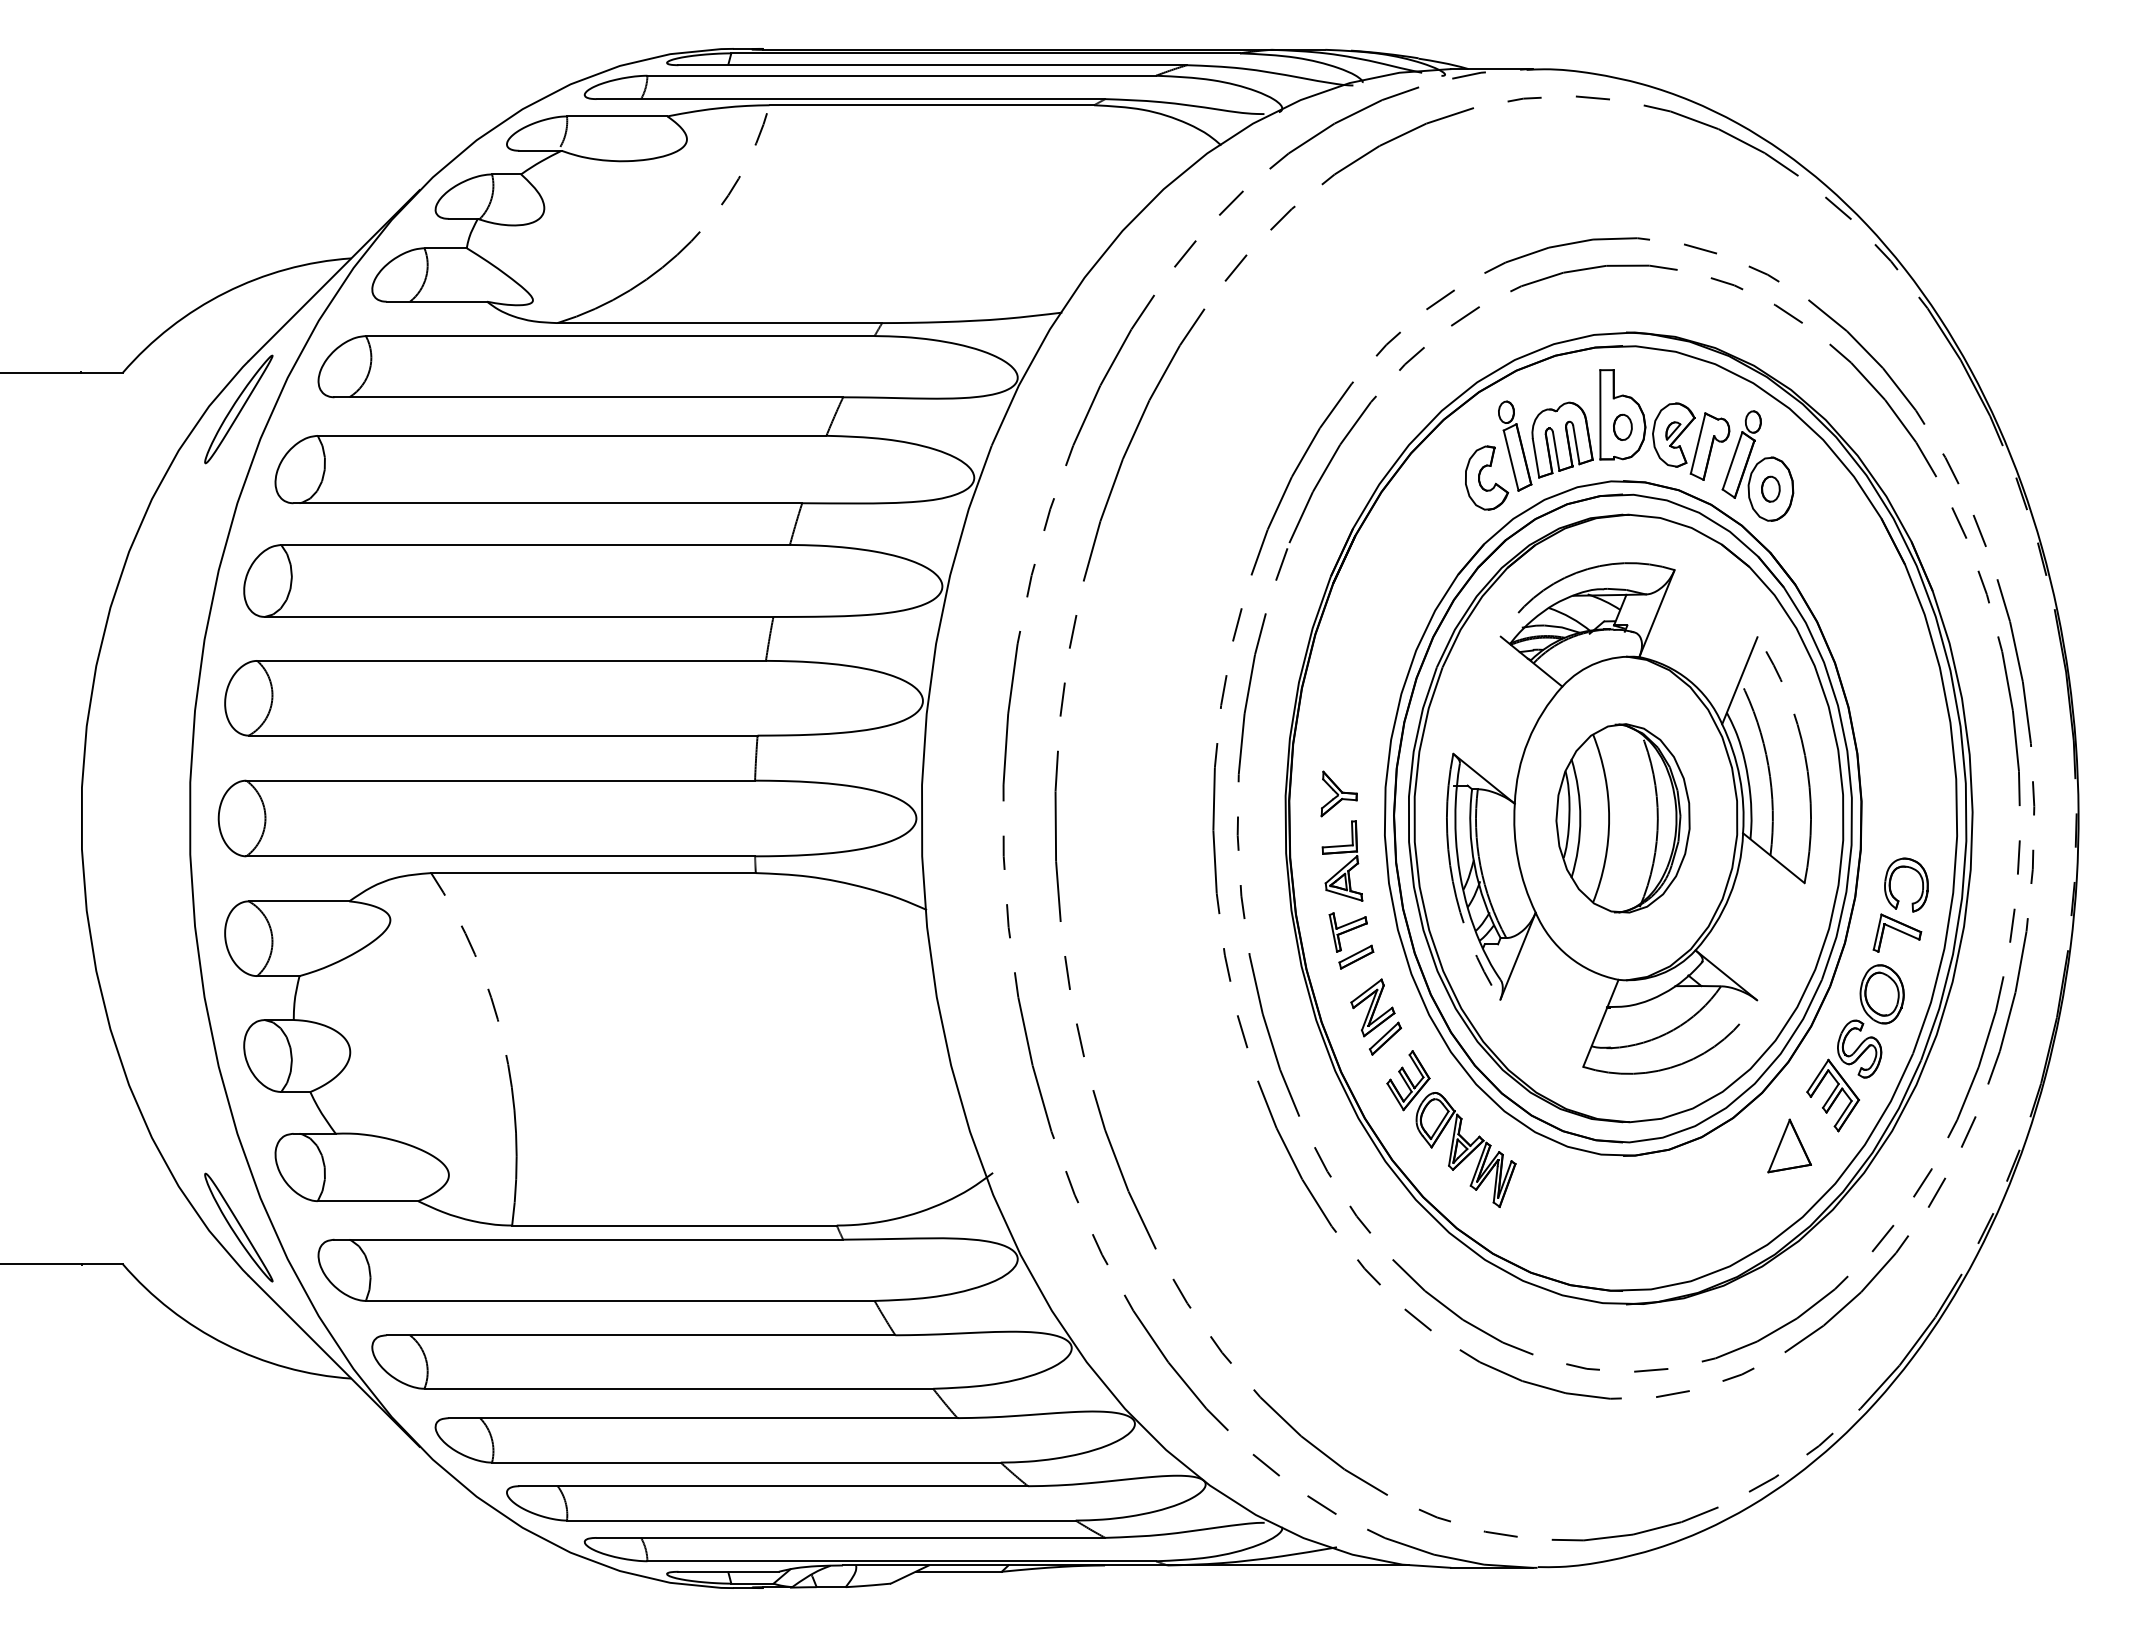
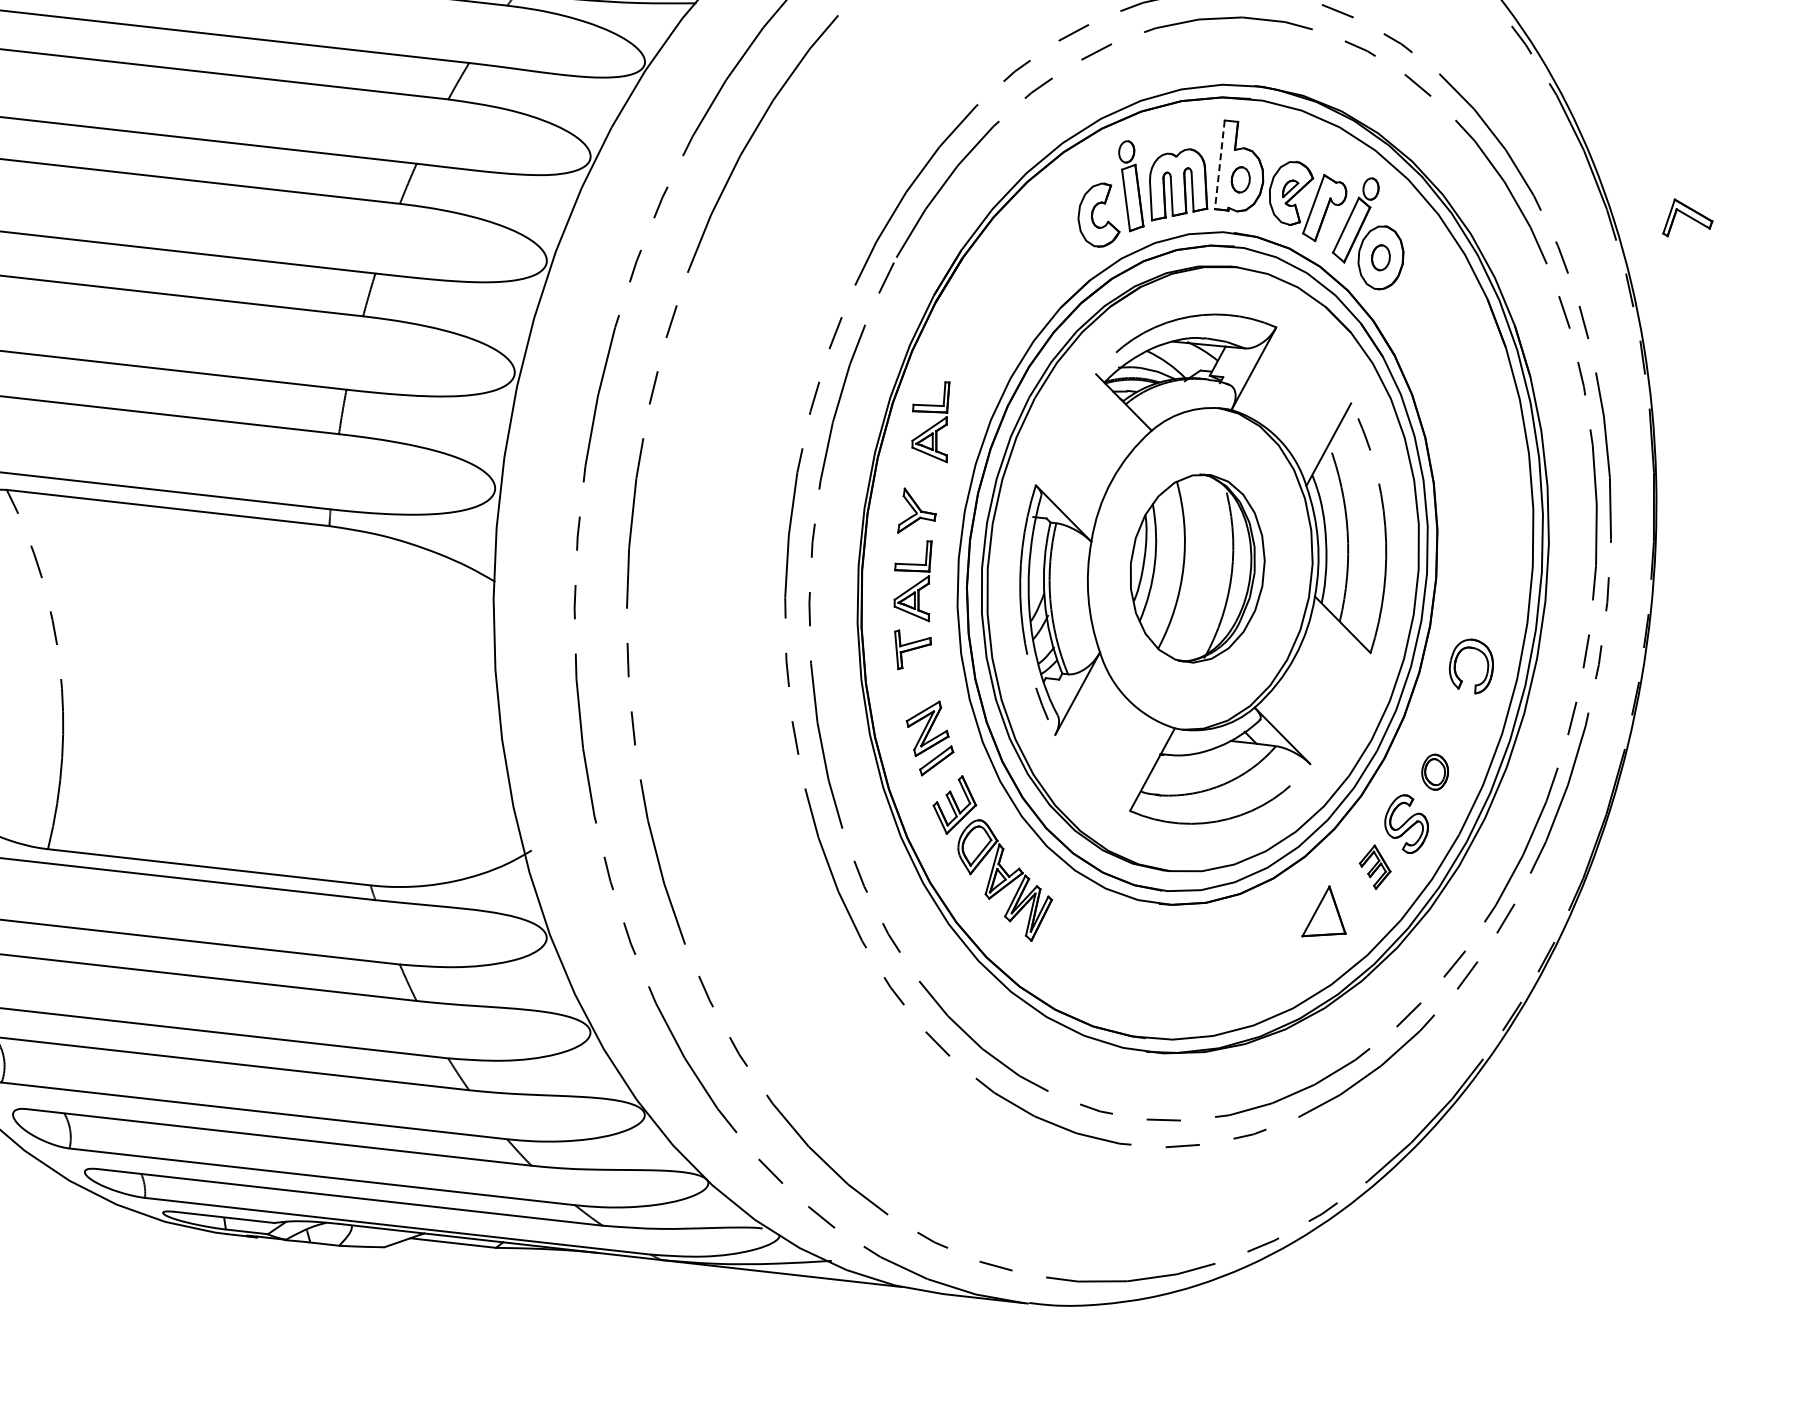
line: (1600, 414) -> (1219, 164), solid -> dashed
part: (1342, 700) -> (931, 419), added
part: (1897, 932) -> (1688, 219), moved
part: (1356, 956) -> (917, 675), removed
part: (1881, 994) -> (1434, 772), size x0.6
part: (1832, 1095) -> (1374, 867), size x0.6

